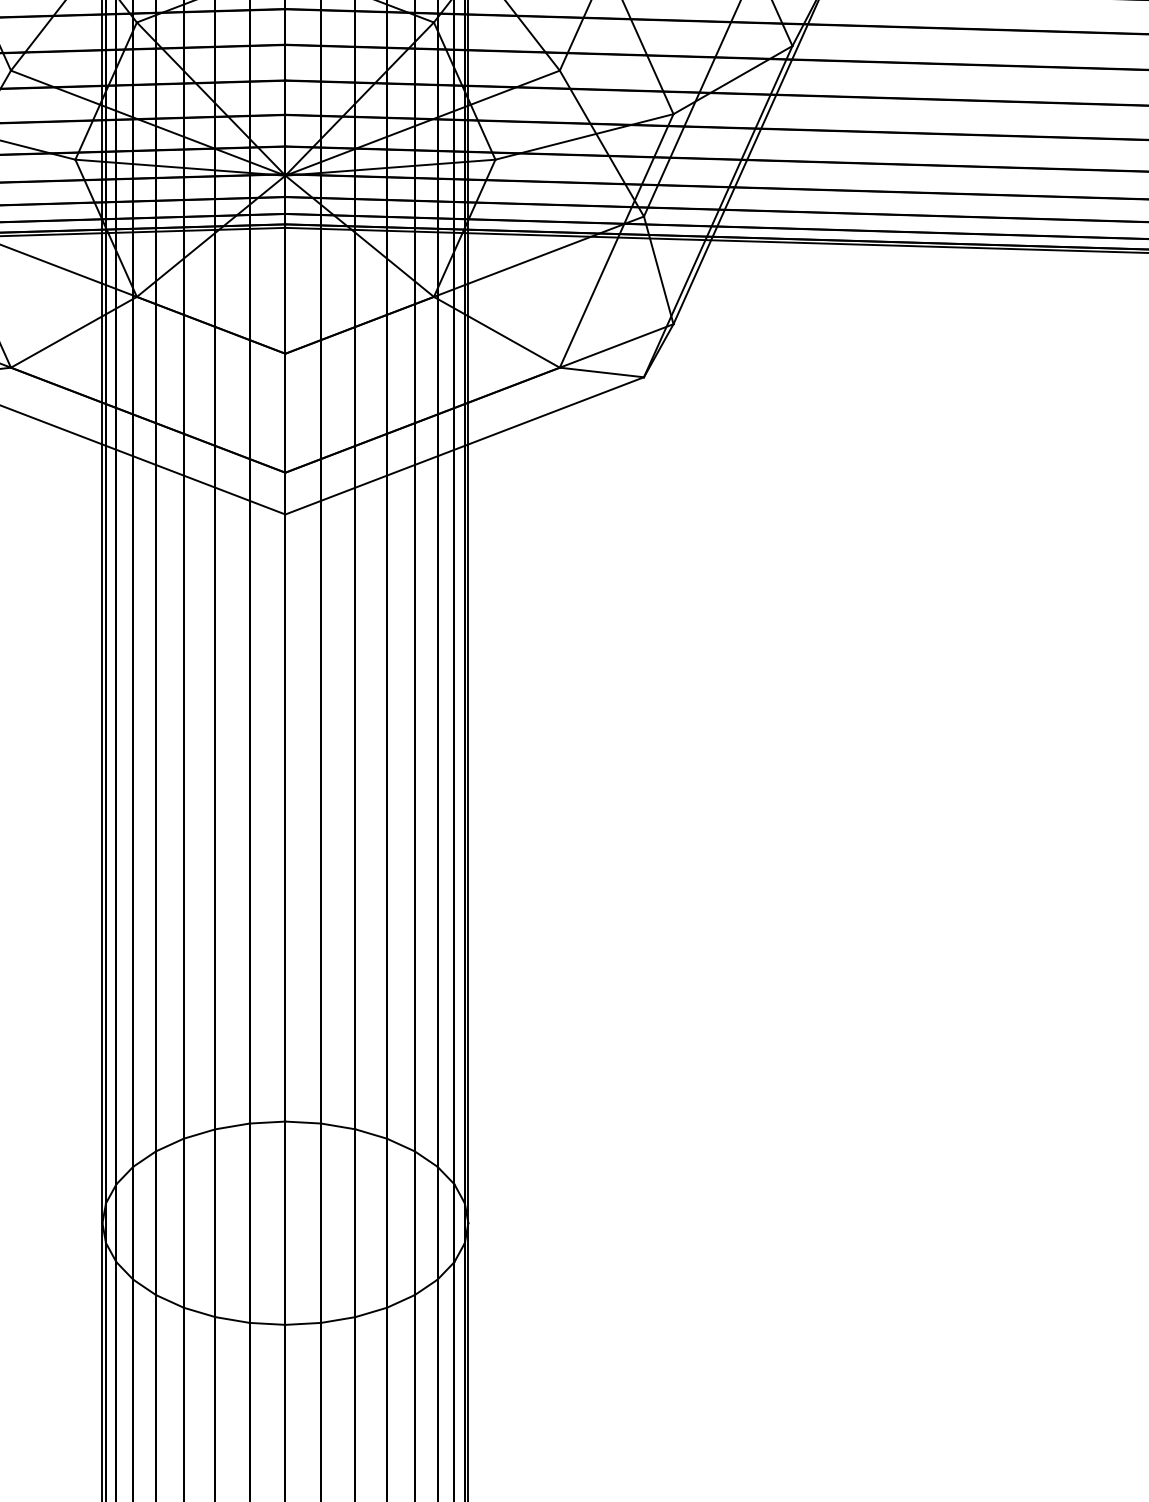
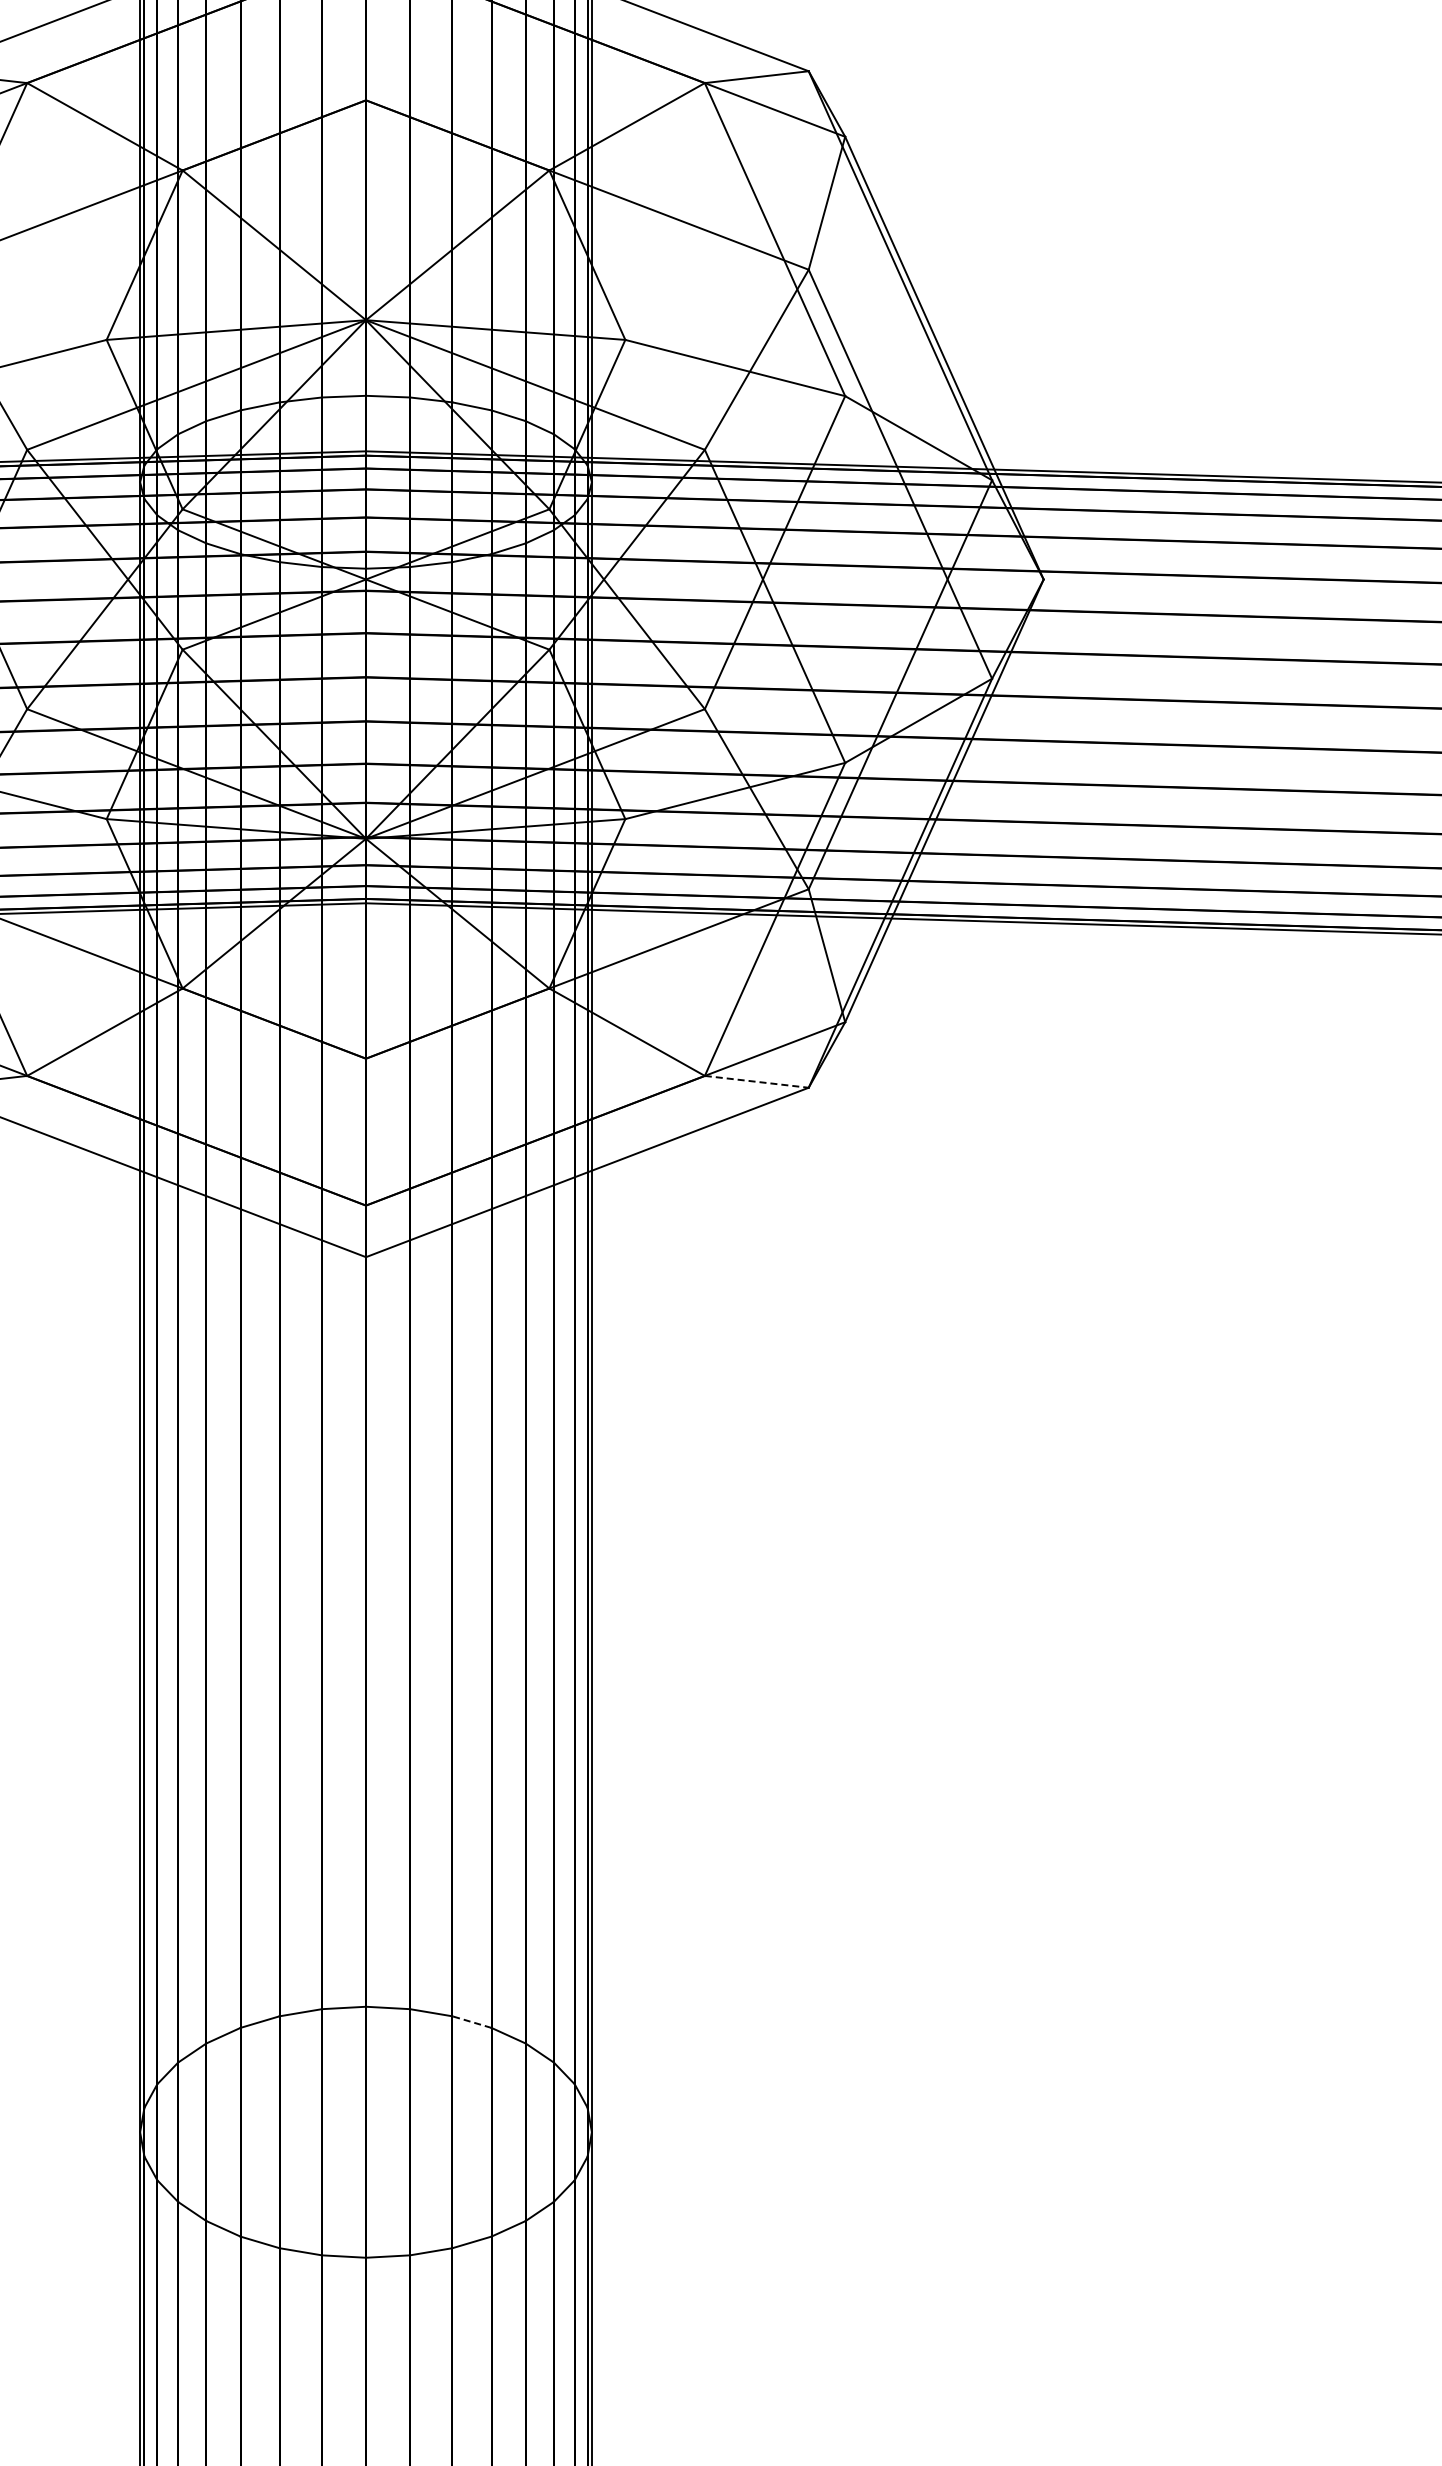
line: (602, 372) -> (757, 1081), solid -> dashed
line: (370, 1133) -> (471, 2021), solid -> dashed

